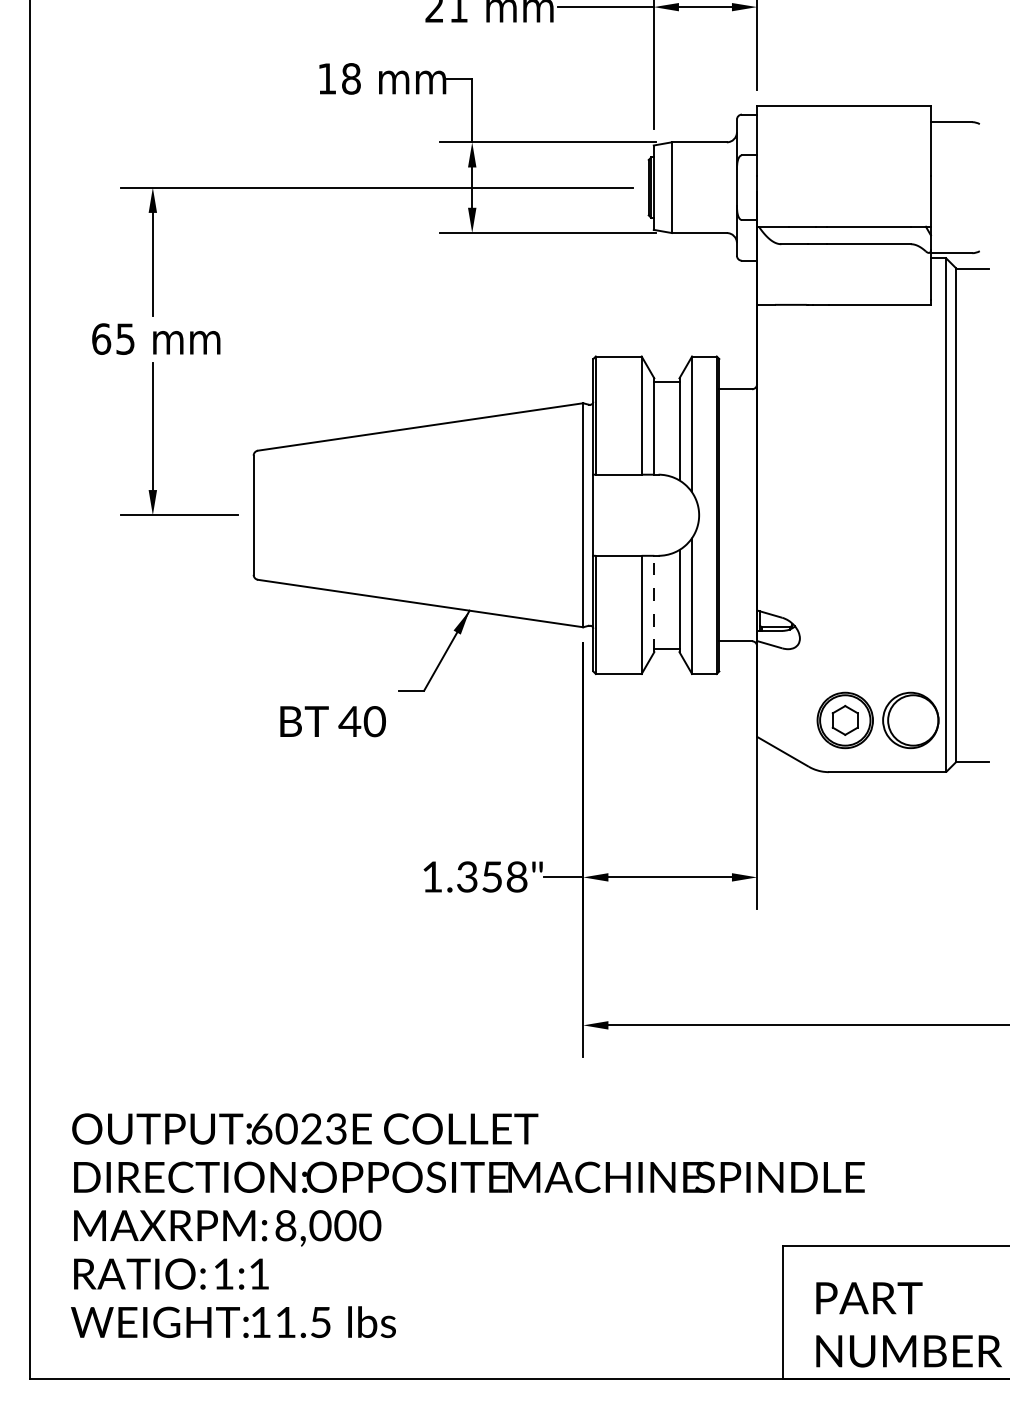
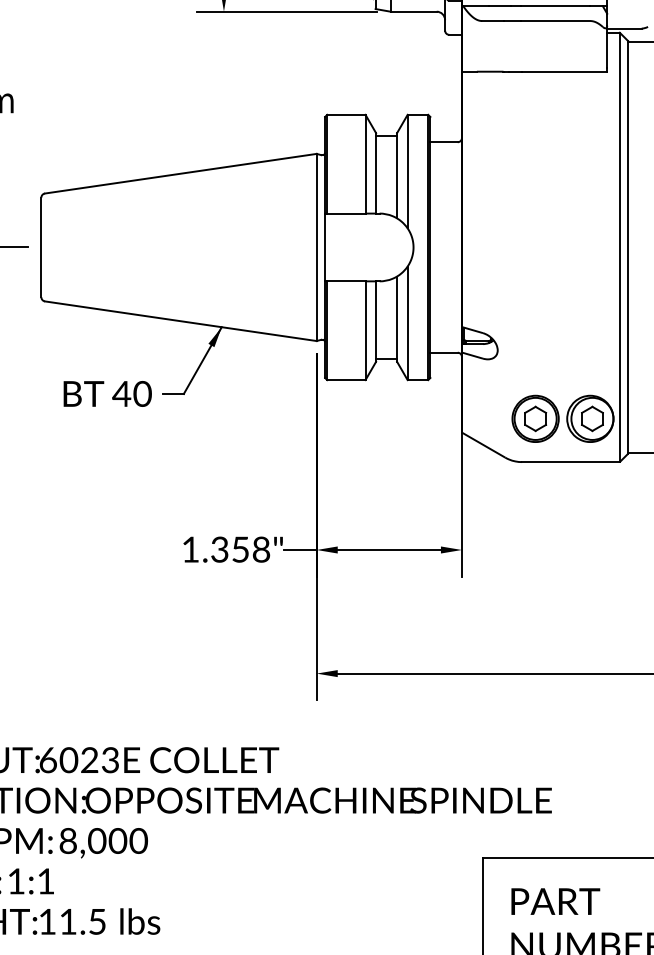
line: (654, 603) -> (376, 321), dashed -> solid
part: (912, 719) -> (591, 418), added
text: (332, 721) -> (107, 393), moved

